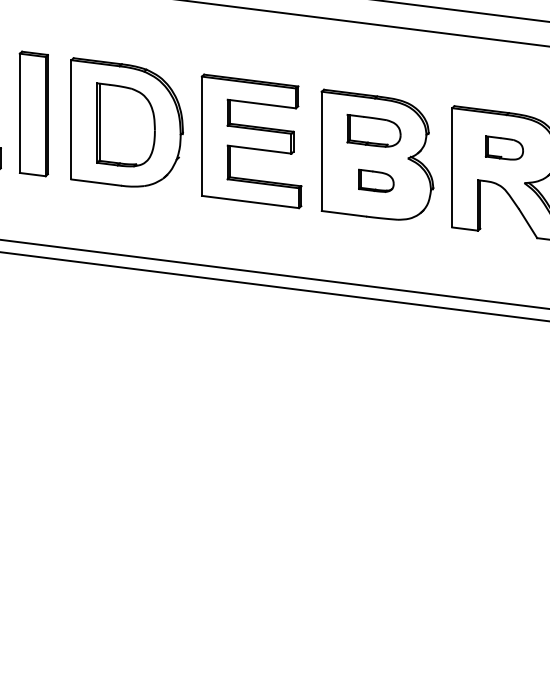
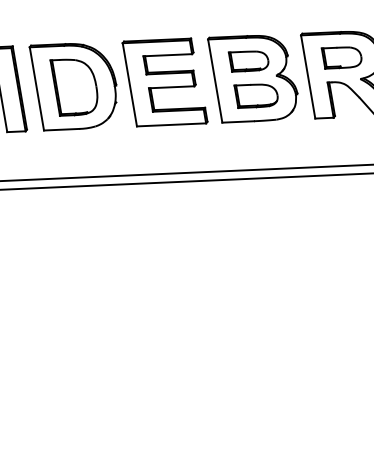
part: (504, 147) -> (342, 56), size x1.43
part: (376, 180) -> (256, 94), size x1.67

